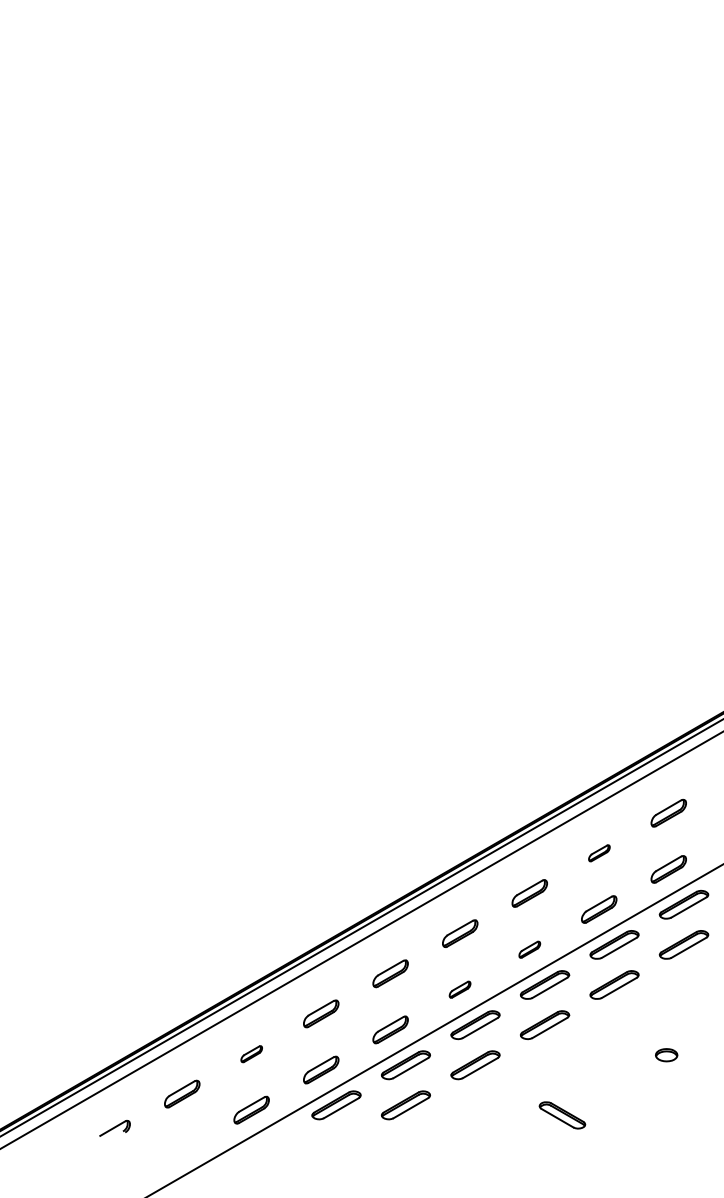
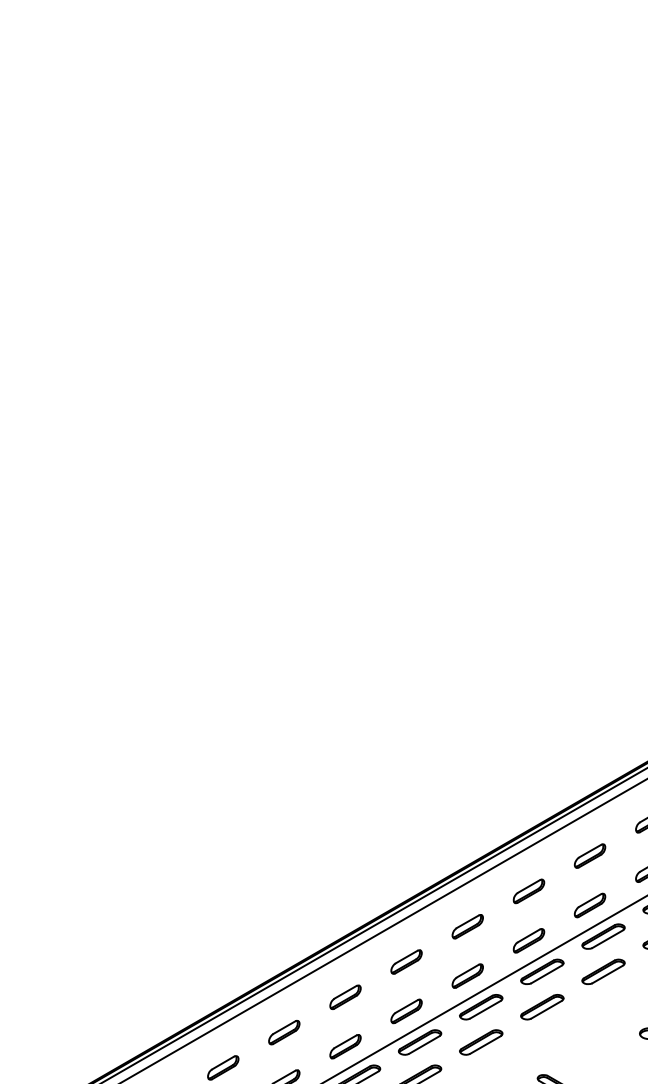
part: (599, 852) -> (590, 855), size x1.67
part: (529, 949) -> (528, 940), size x1.67
part: (459, 989) -> (467, 975), size x1.67
part: (251, 1053) -> (284, 1032), size x1.67

